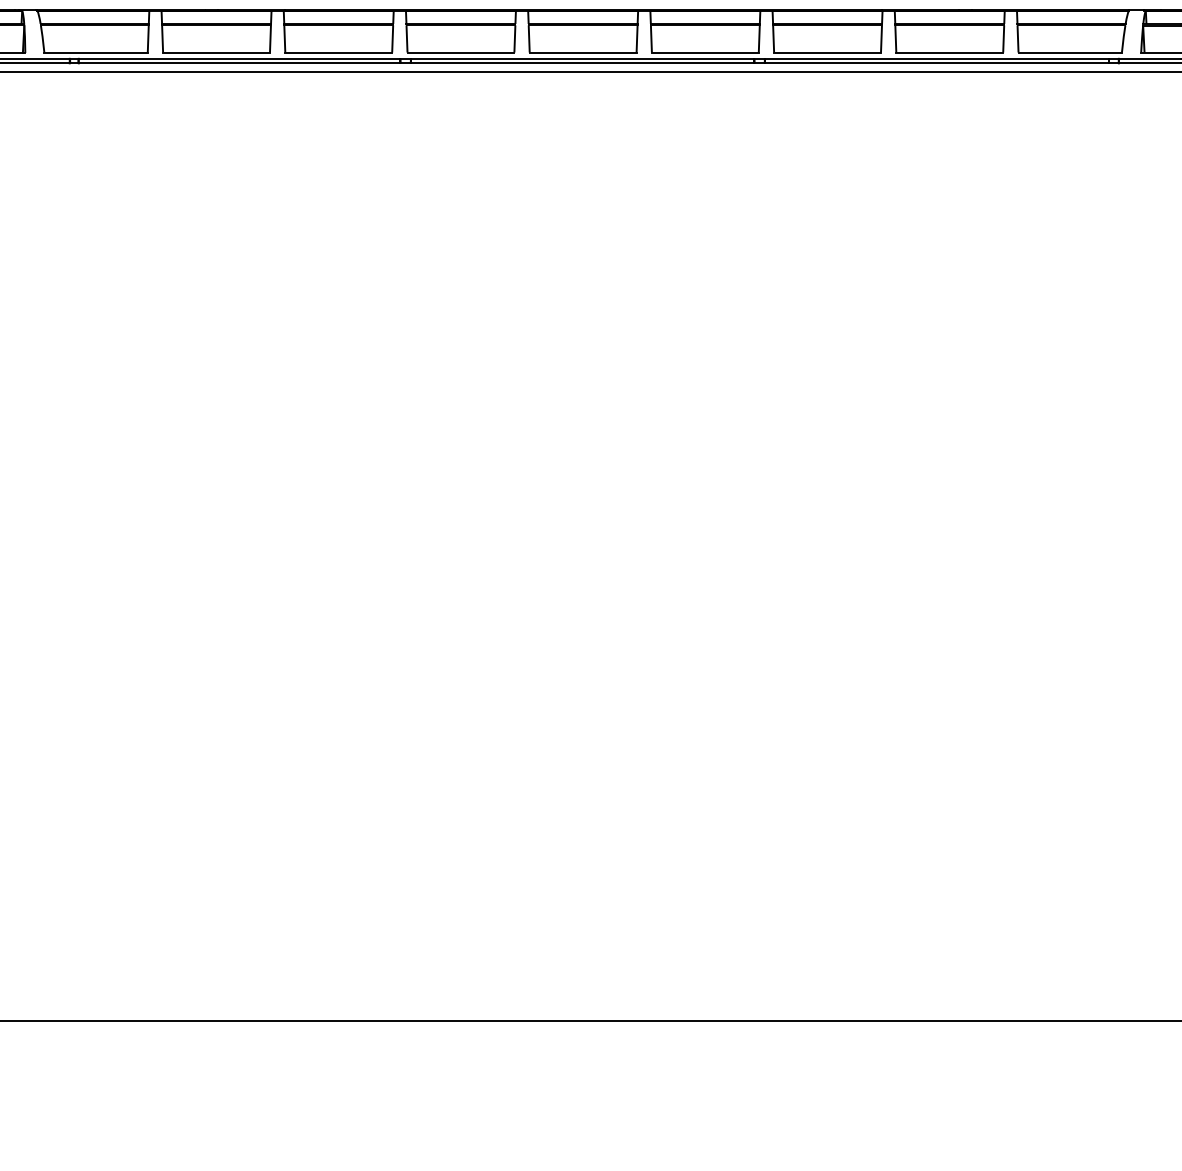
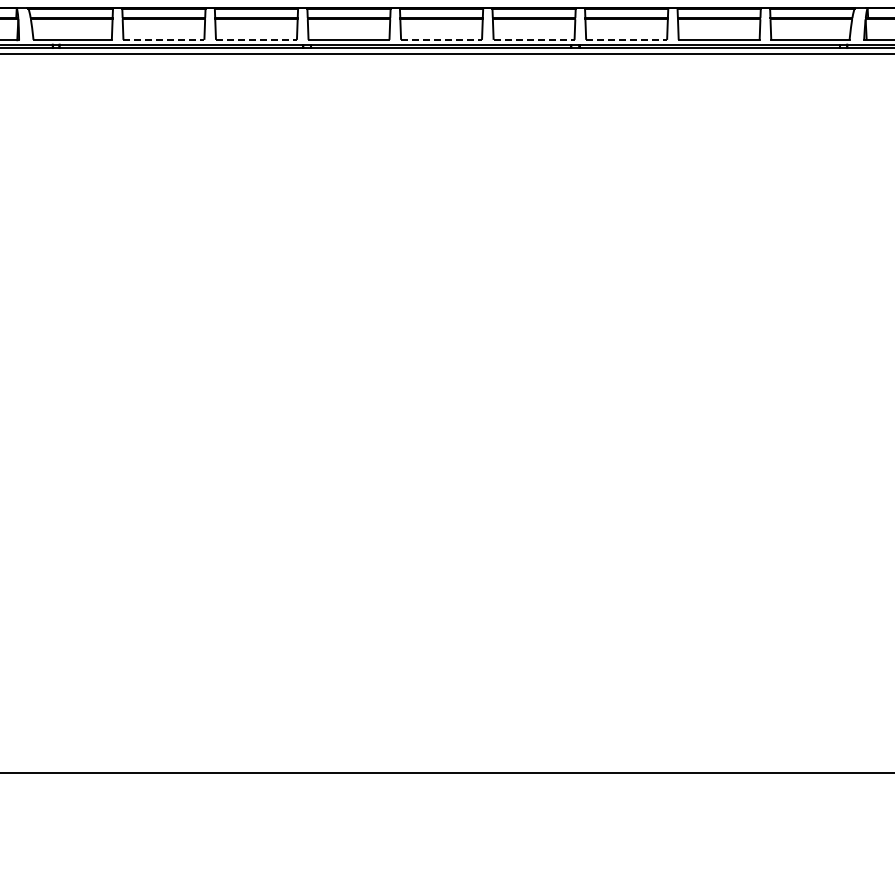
line: (217, 52) -> (164, 39), solid -> dashed
line: (338, 52) -> (256, 39), solid -> dashed
line: (584, 52) -> (442, 39), solid -> dashed
line: (705, 52) -> (534, 39), solid -> dashed
line: (828, 52) -> (627, 39), solid -> dashed

